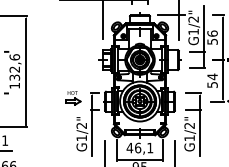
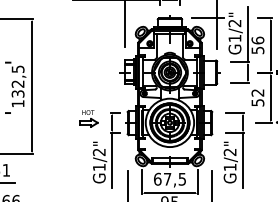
text: (14, 57) -> (17, 69), 132,6 -> 132,5
text: (212, 76) -> (257, 92), 54 -> 52
text: (139, 147) -> (169, 178), 46,1 -> 67,5

